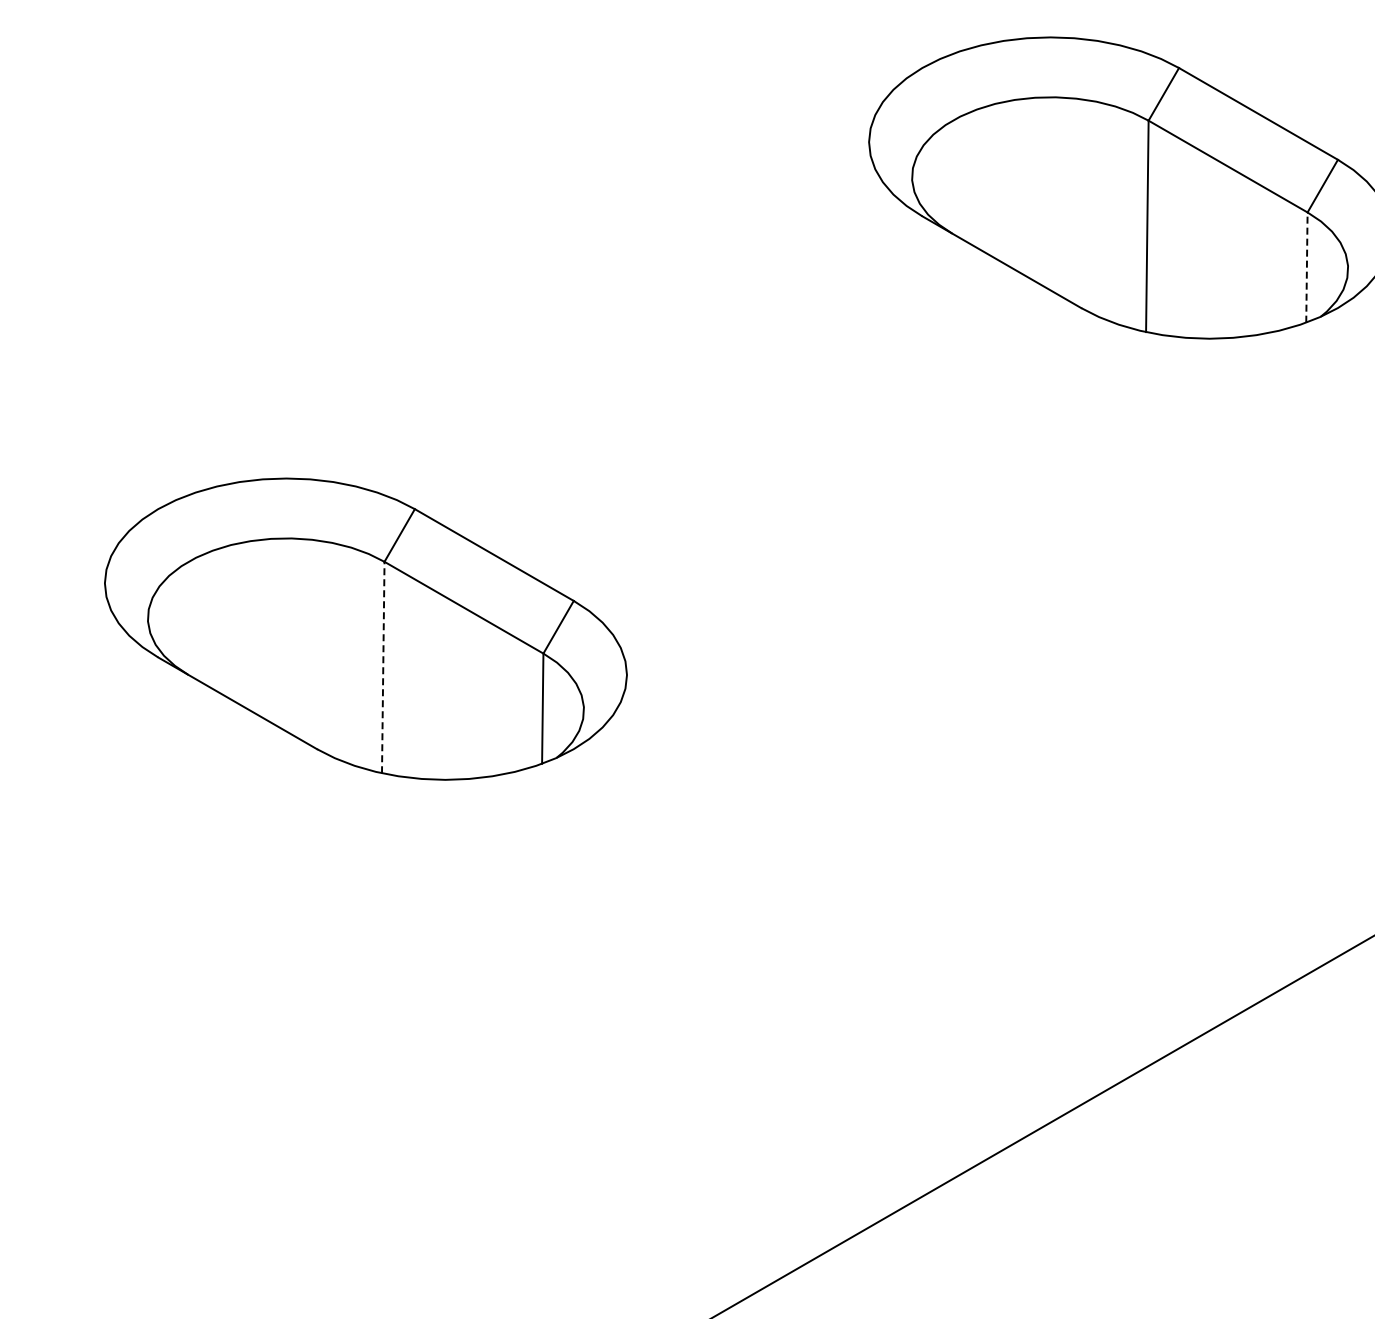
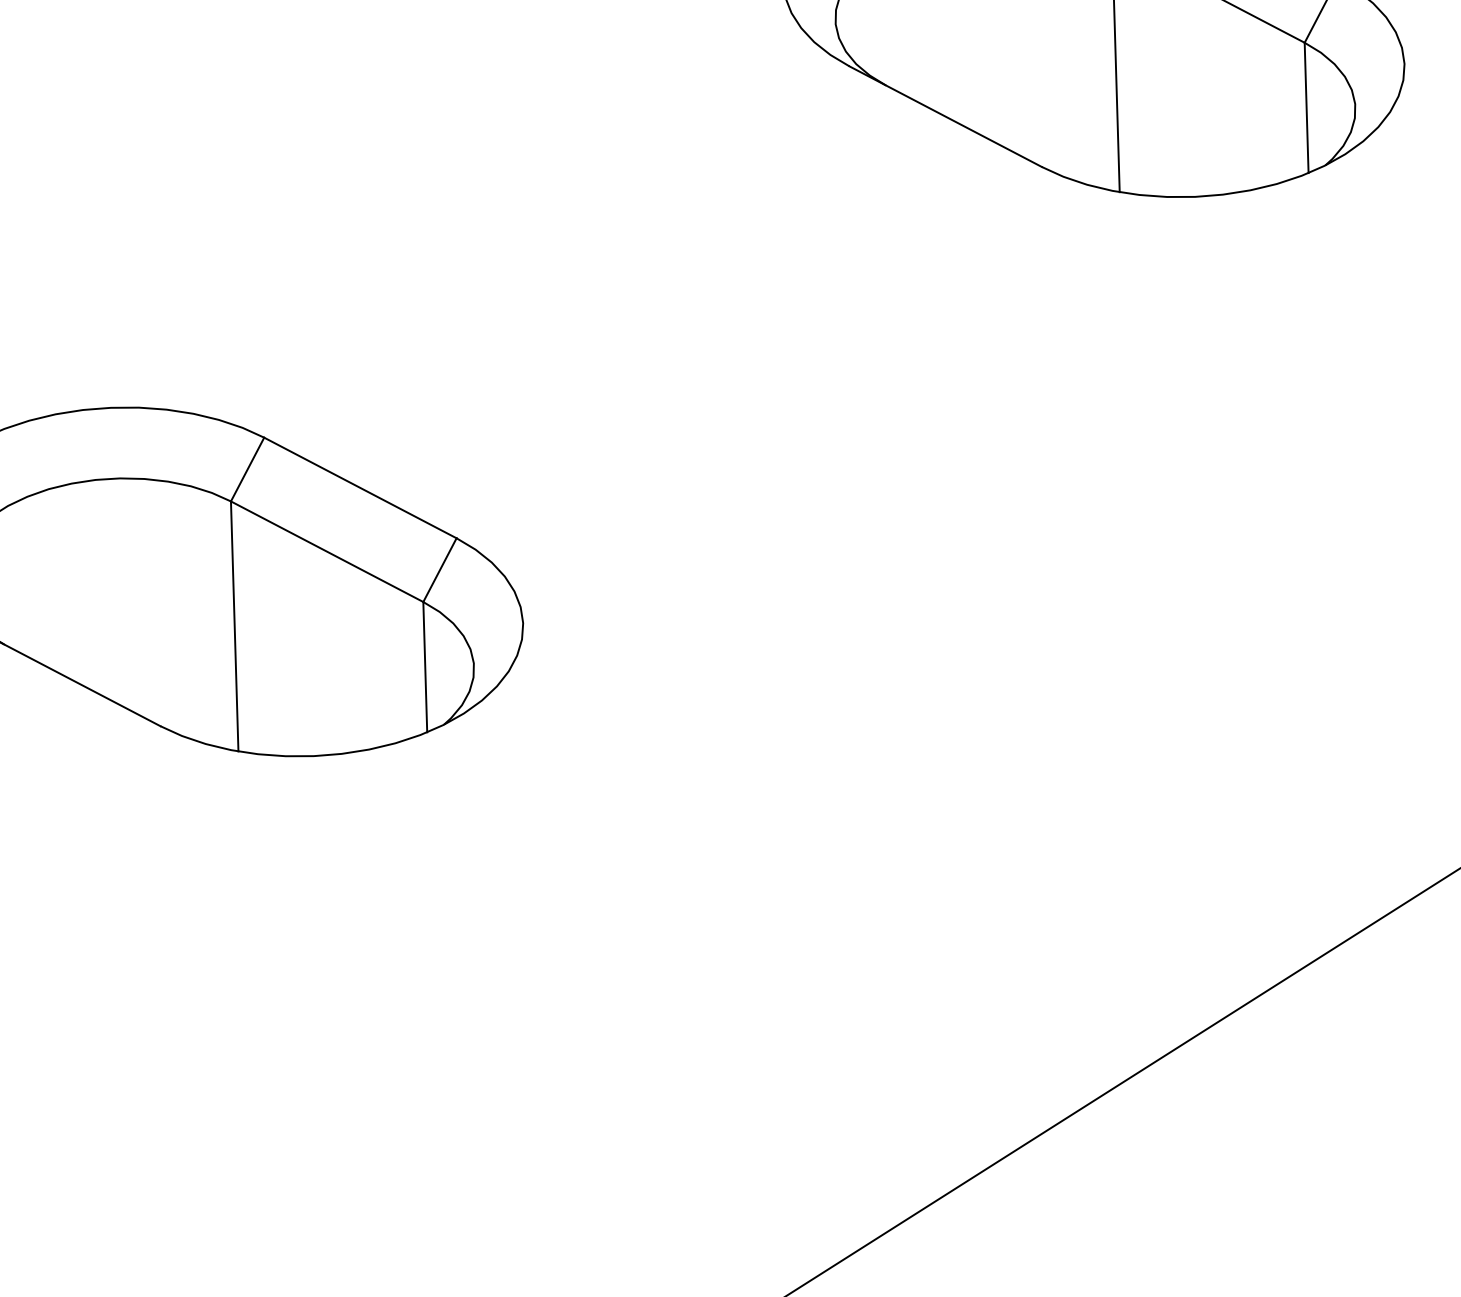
line: (1306, 267) -> (1306, 107), dashed -> solid
line: (383, 667) -> (234, 626), dashed -> solid

